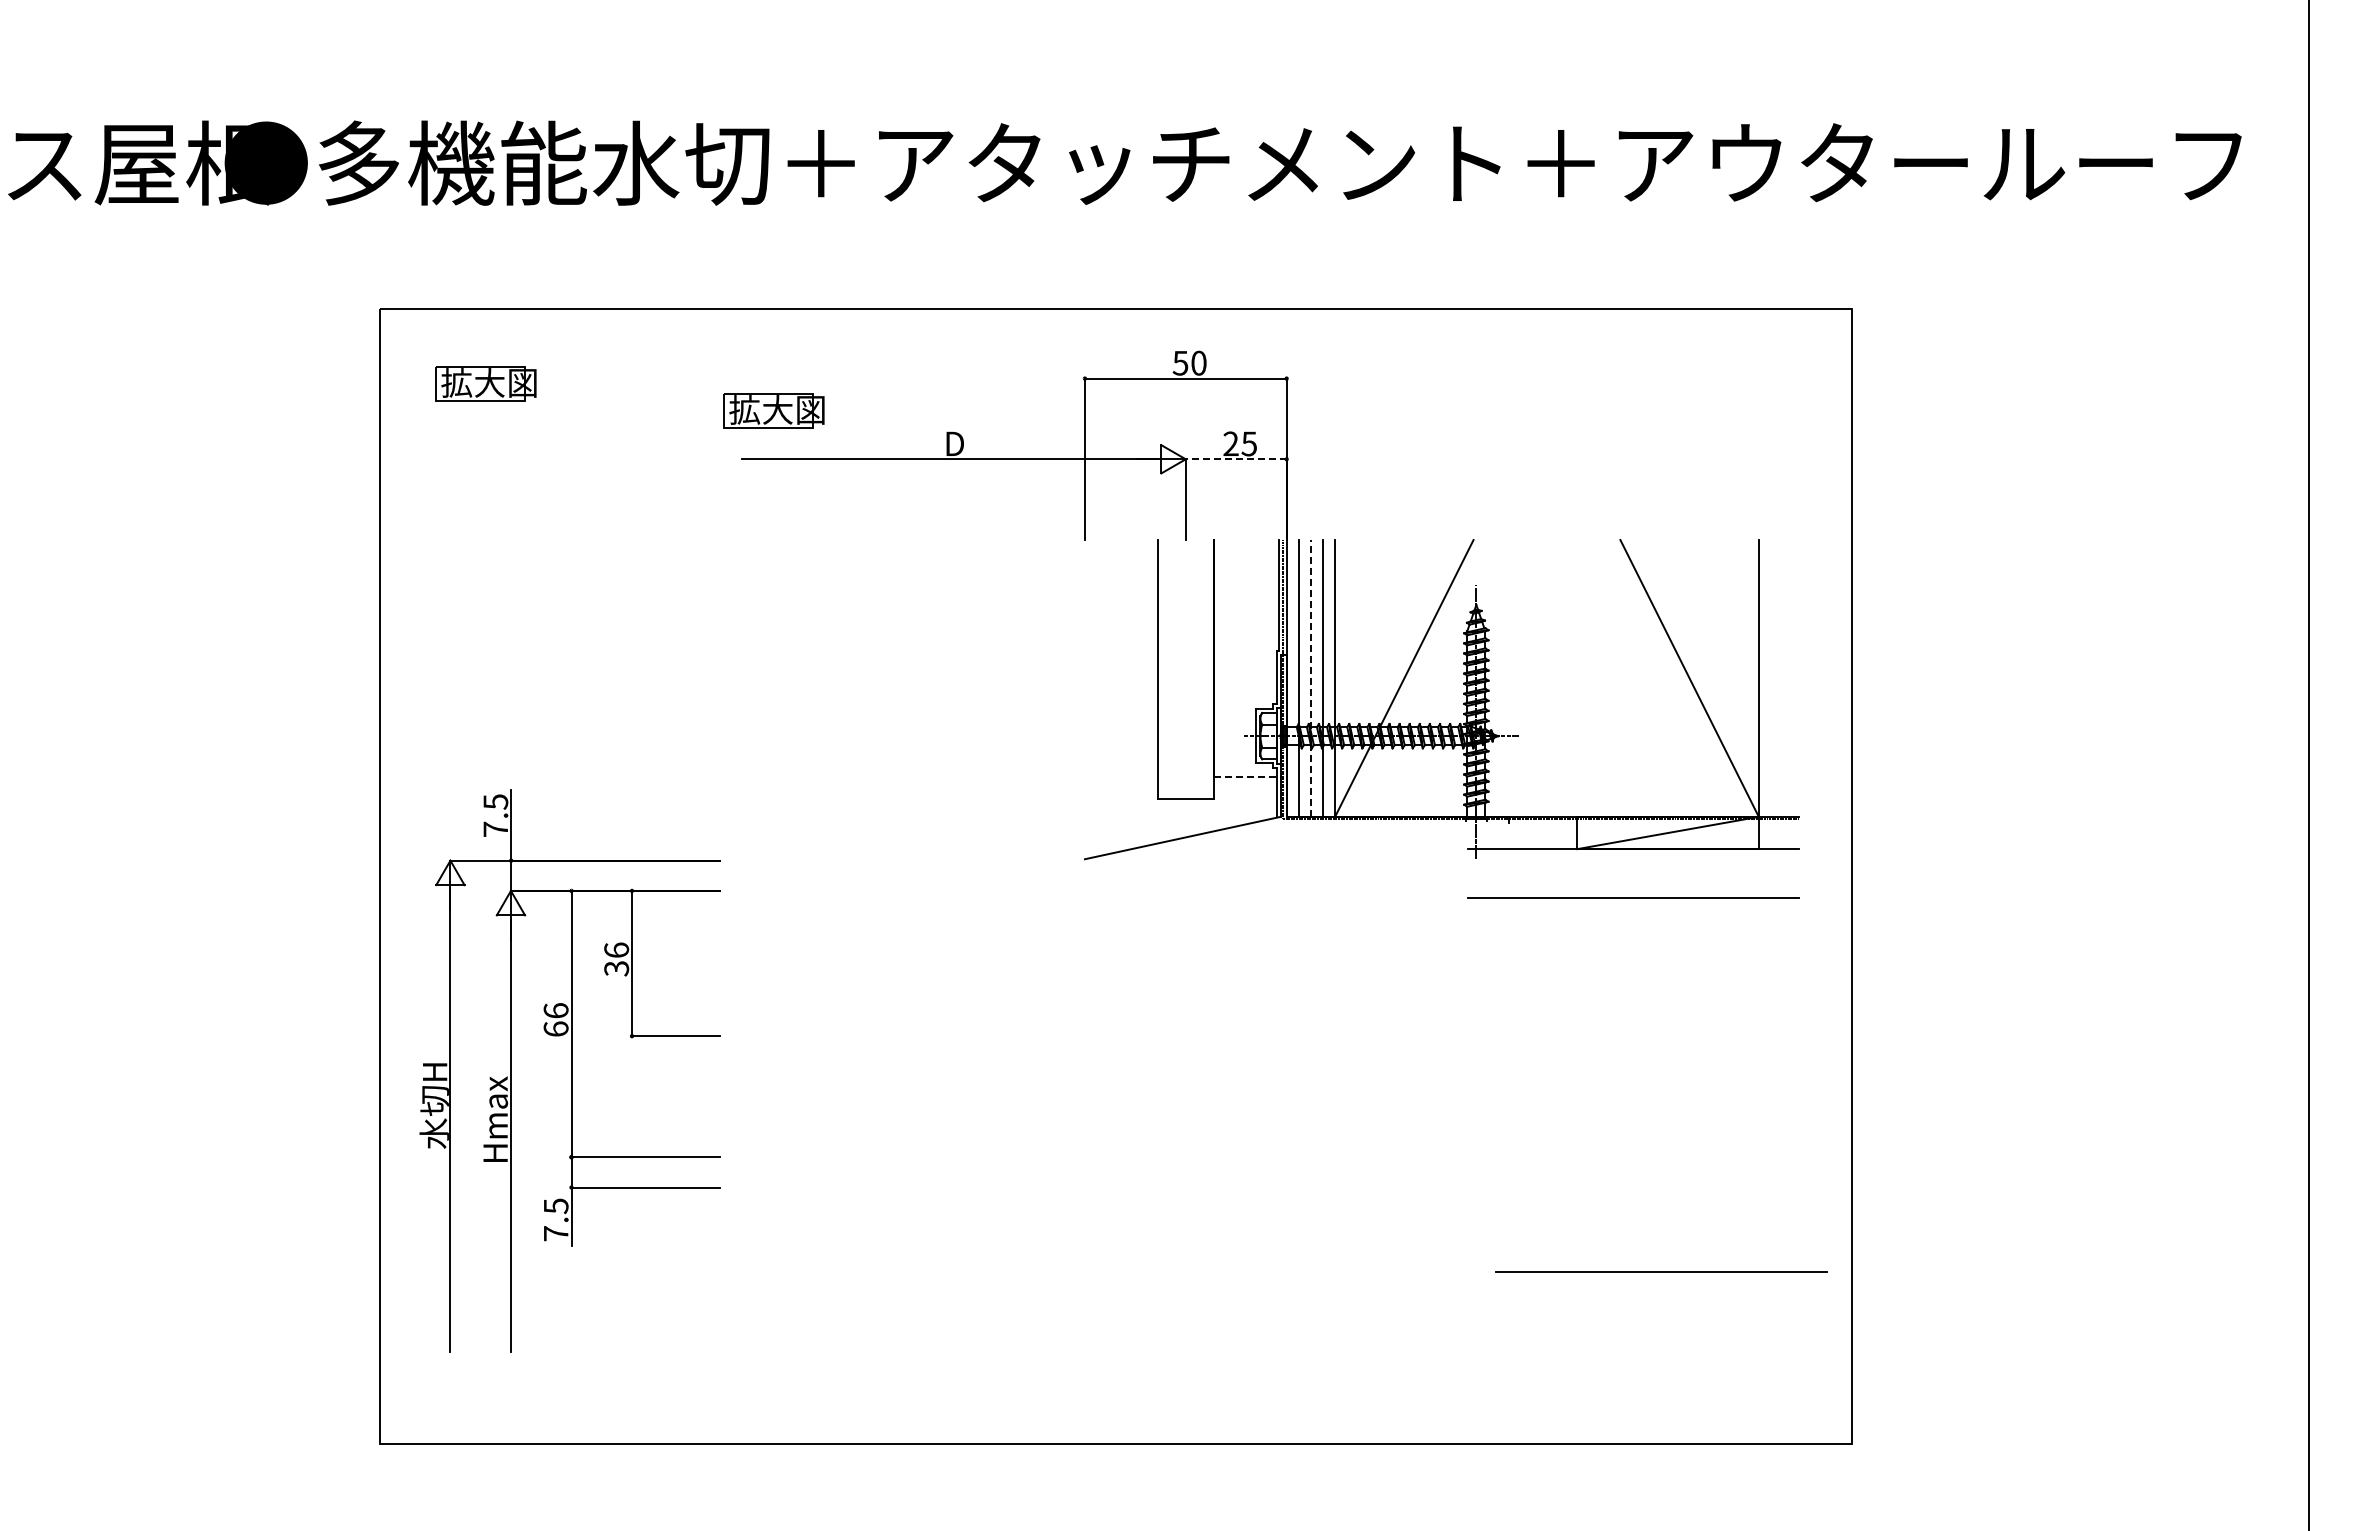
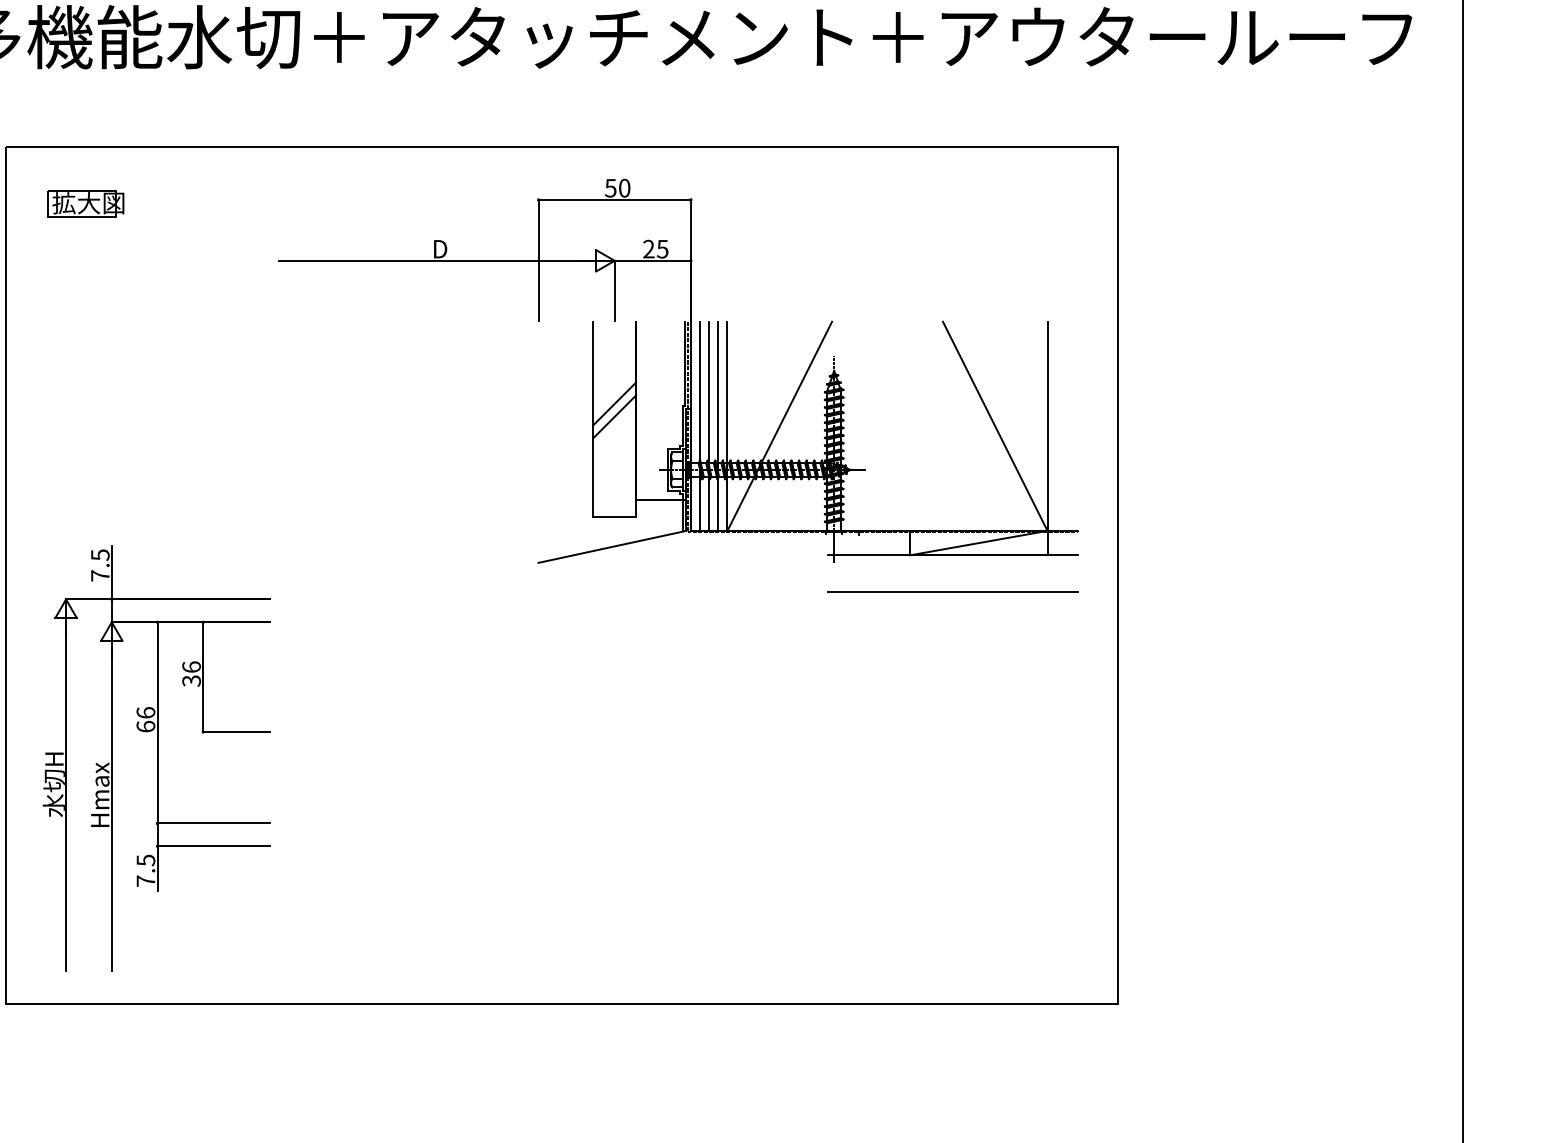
part: (773, 410) -> (303, 223), removed
line: (1235, 459) -> (652, 260), dashed -> solid
line: (1185, 648) -> (614, 403), added
line: (1185, 665) -> (614, 416), added
line: (1310, 677) -> (708, 425), dashed -> solid
line: (1247, 776) -> (661, 500), dashed -> solid
part: (569, 1070) -> (156, 757), moved
line: (1661, 1271) -> (974, 874), removed

